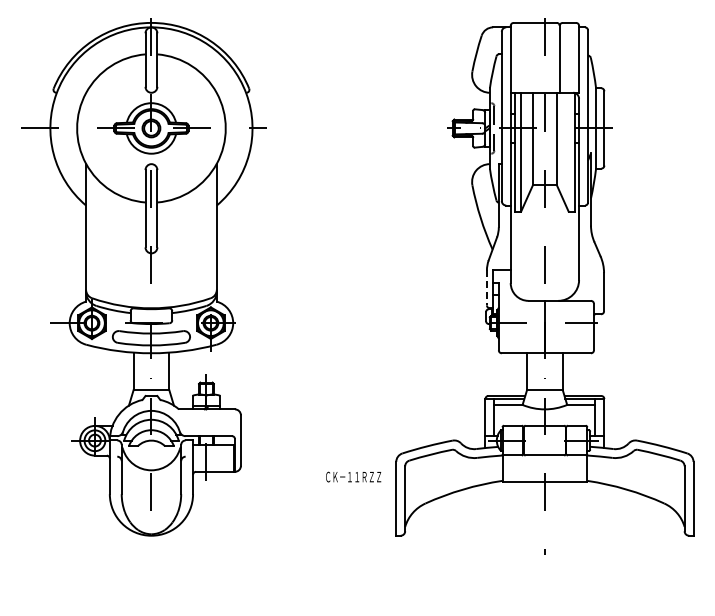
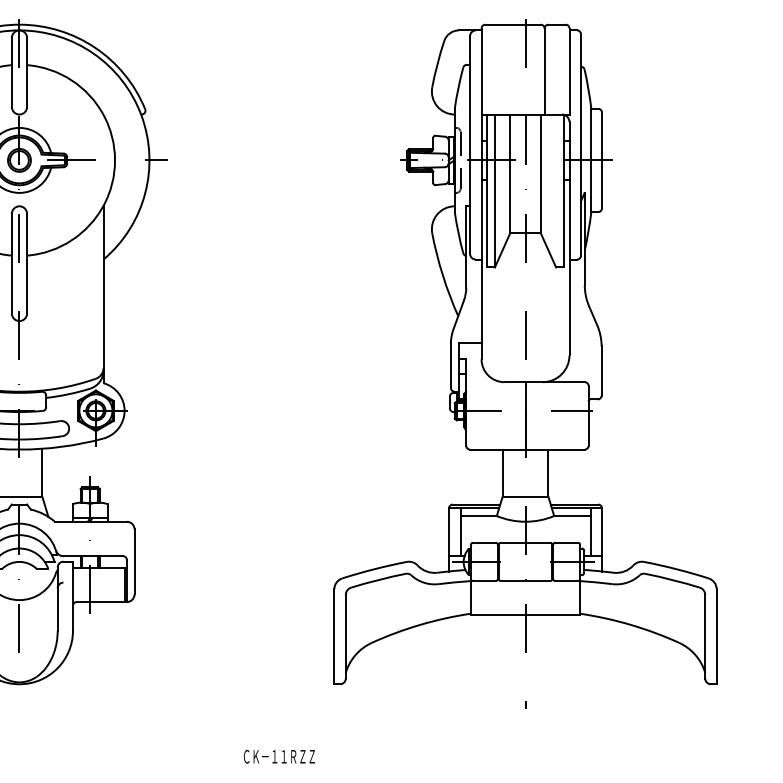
line: (486, 288) -> (450, 366), dashed -> solid
text: (353, 476) -> (279, 755), moved

